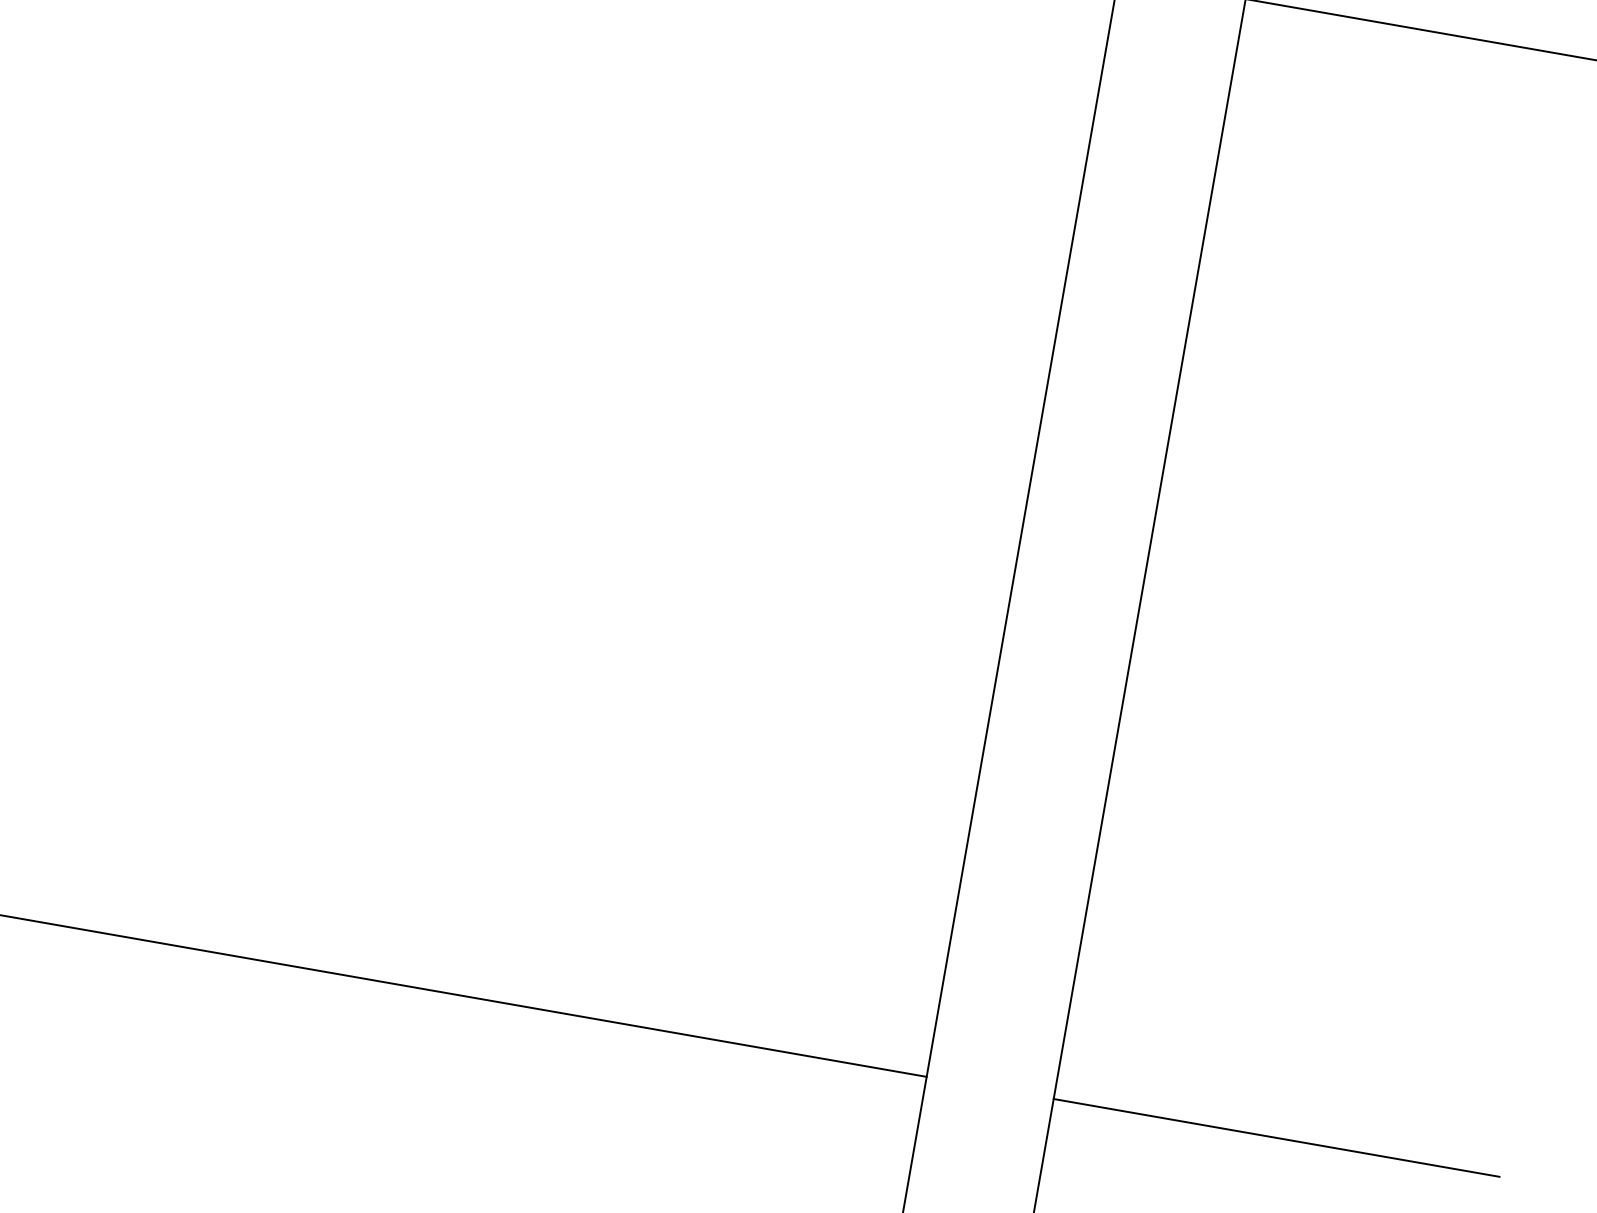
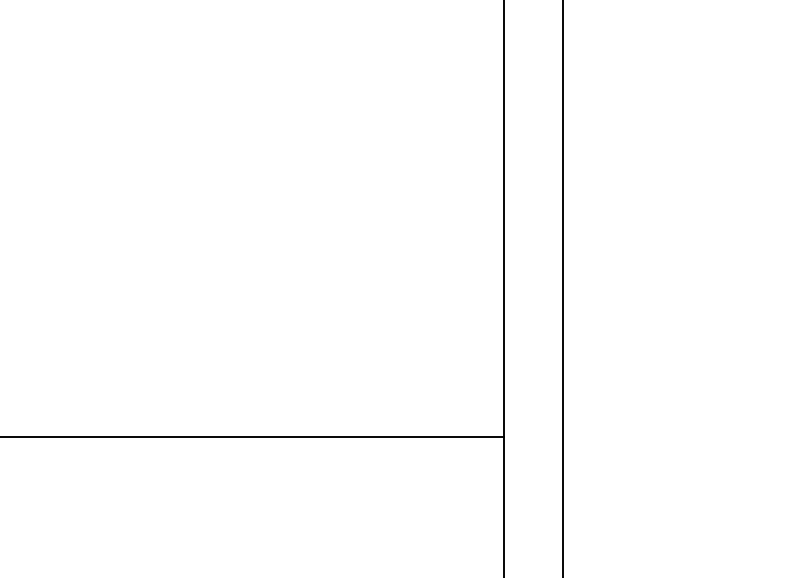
line: (1274, 1138) -> (665, 437), removed

